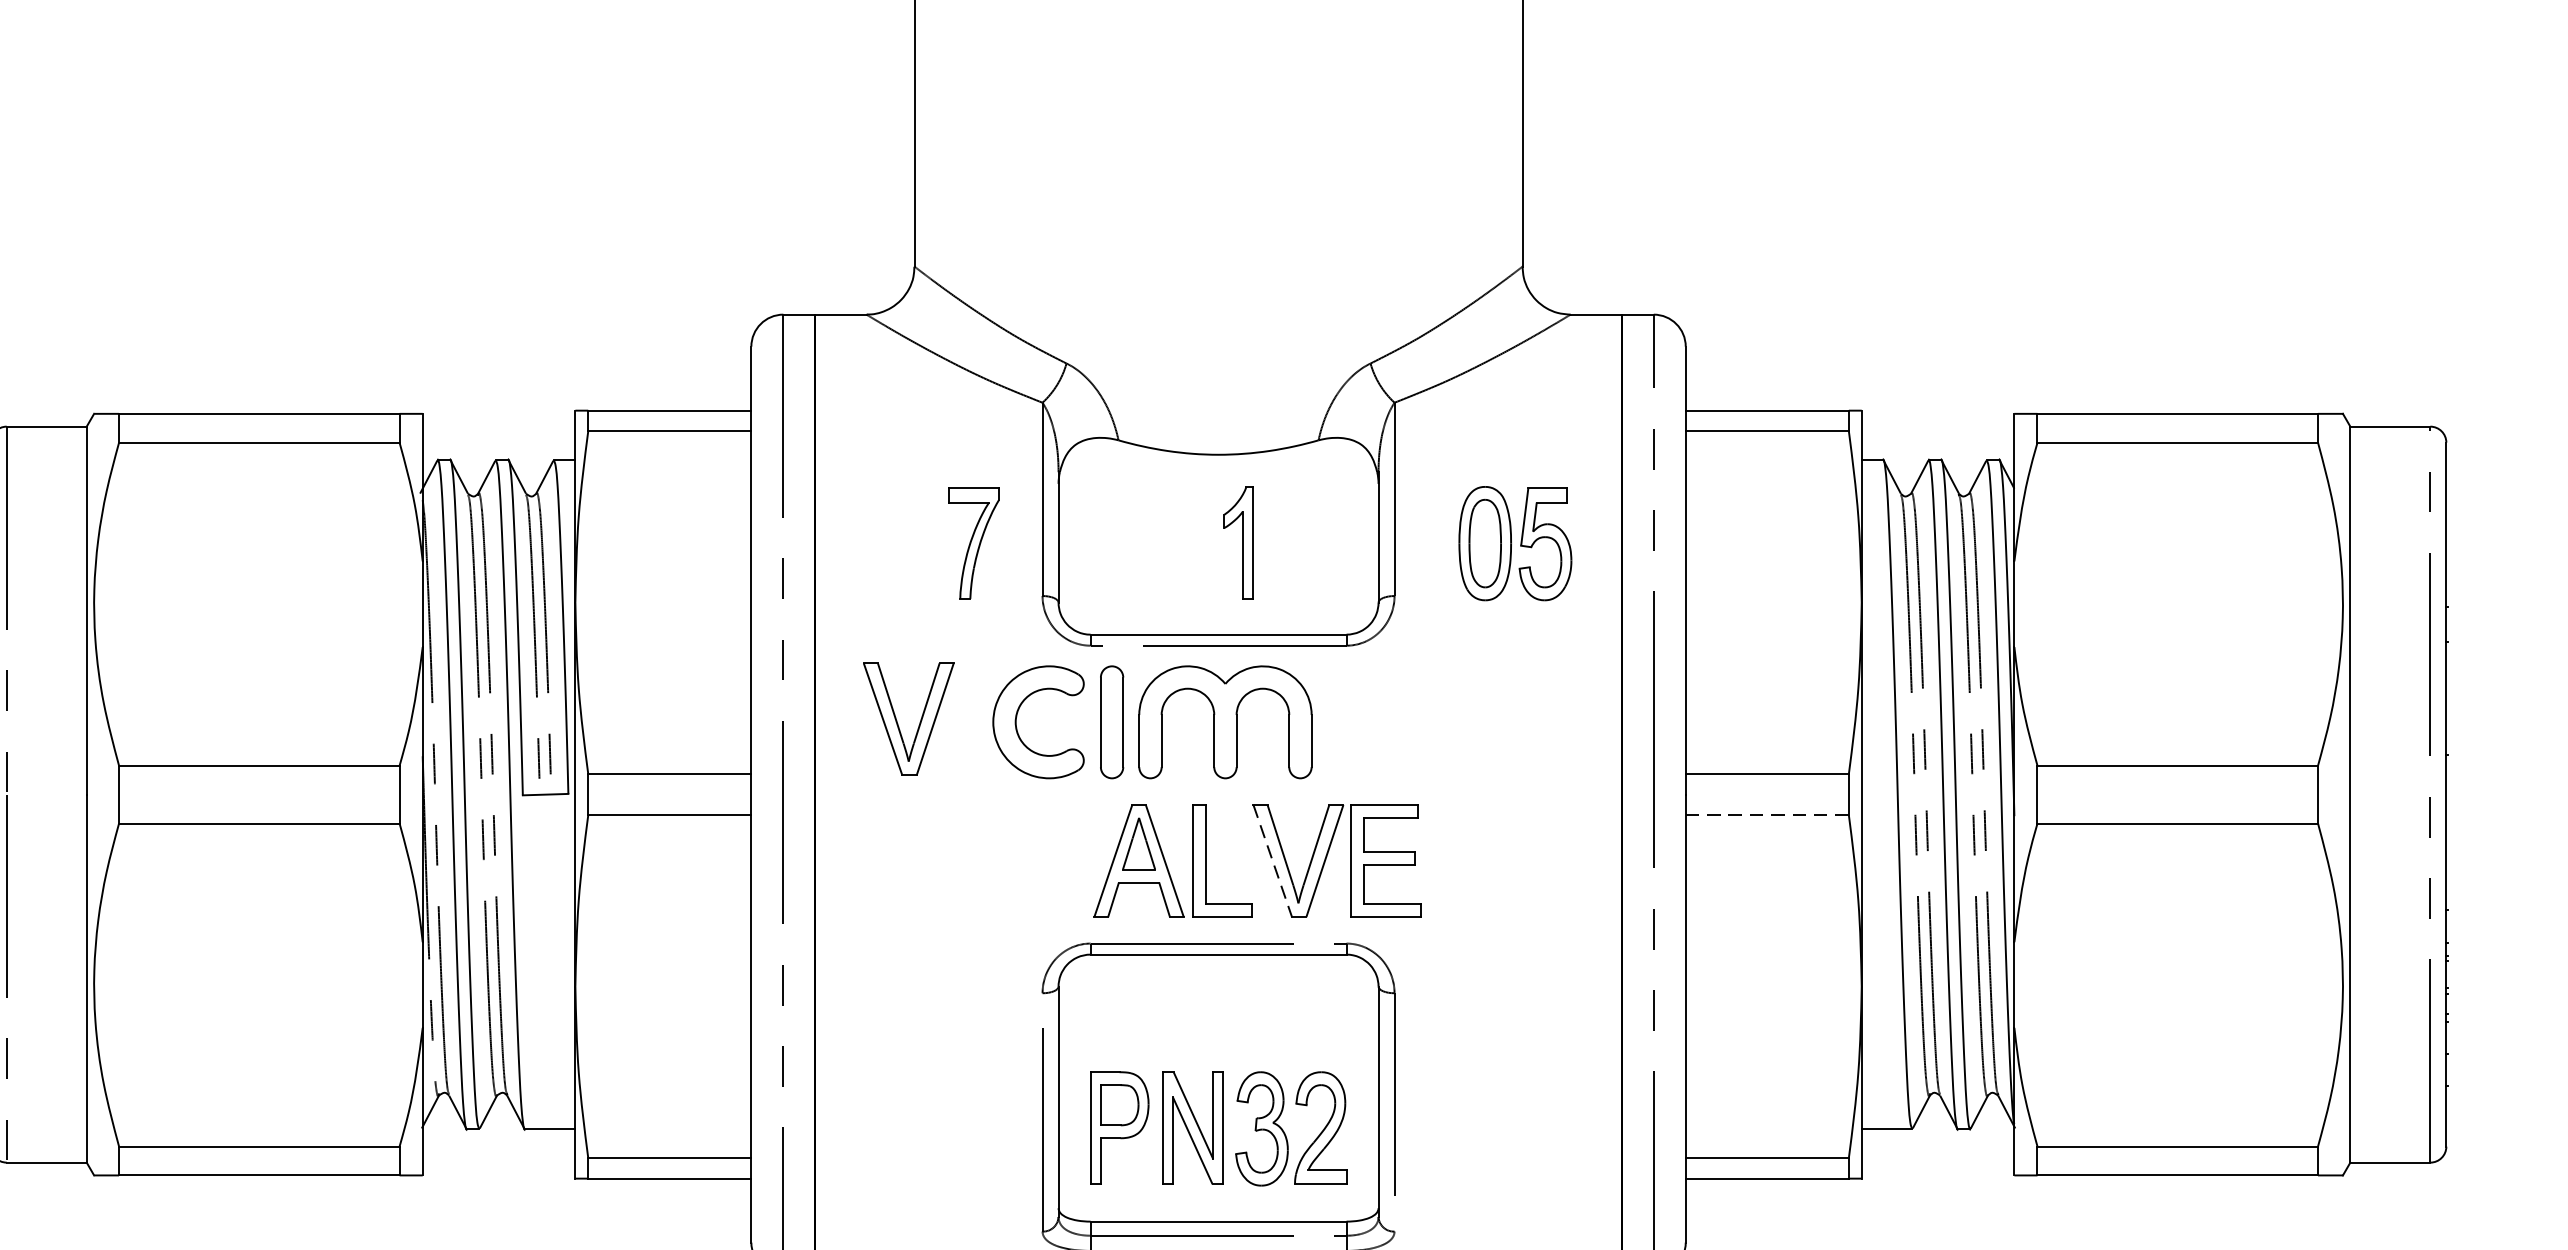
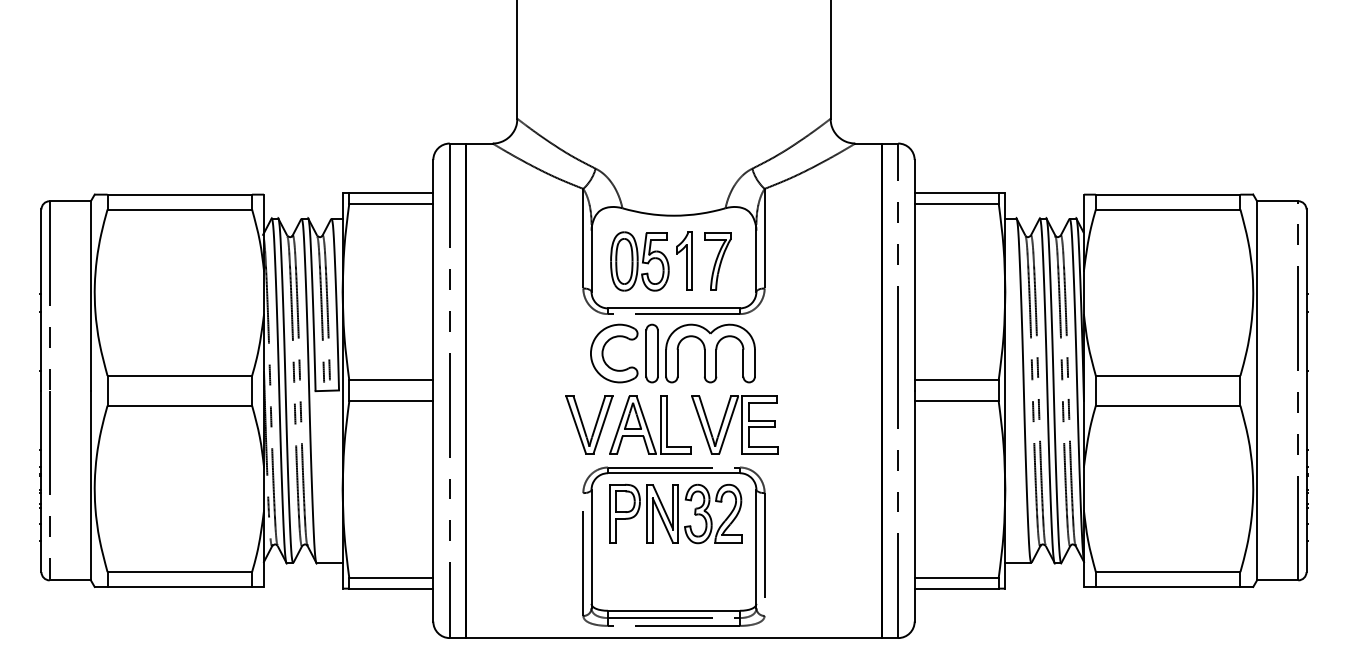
part: (973, 543) -> (717, 261), moved
part: (1514, 543) -> (639, 261), moved
part: (908, 718) -> (589, 424), moved
part: (1151, 722) -> (672, 353), moved
line: (1768, 815) -> (957, 401), dashed -> solid
line: (1273, 861) -> (702, 425), dashed -> solid
part: (1217, 1127) -> (675, 513), moved

